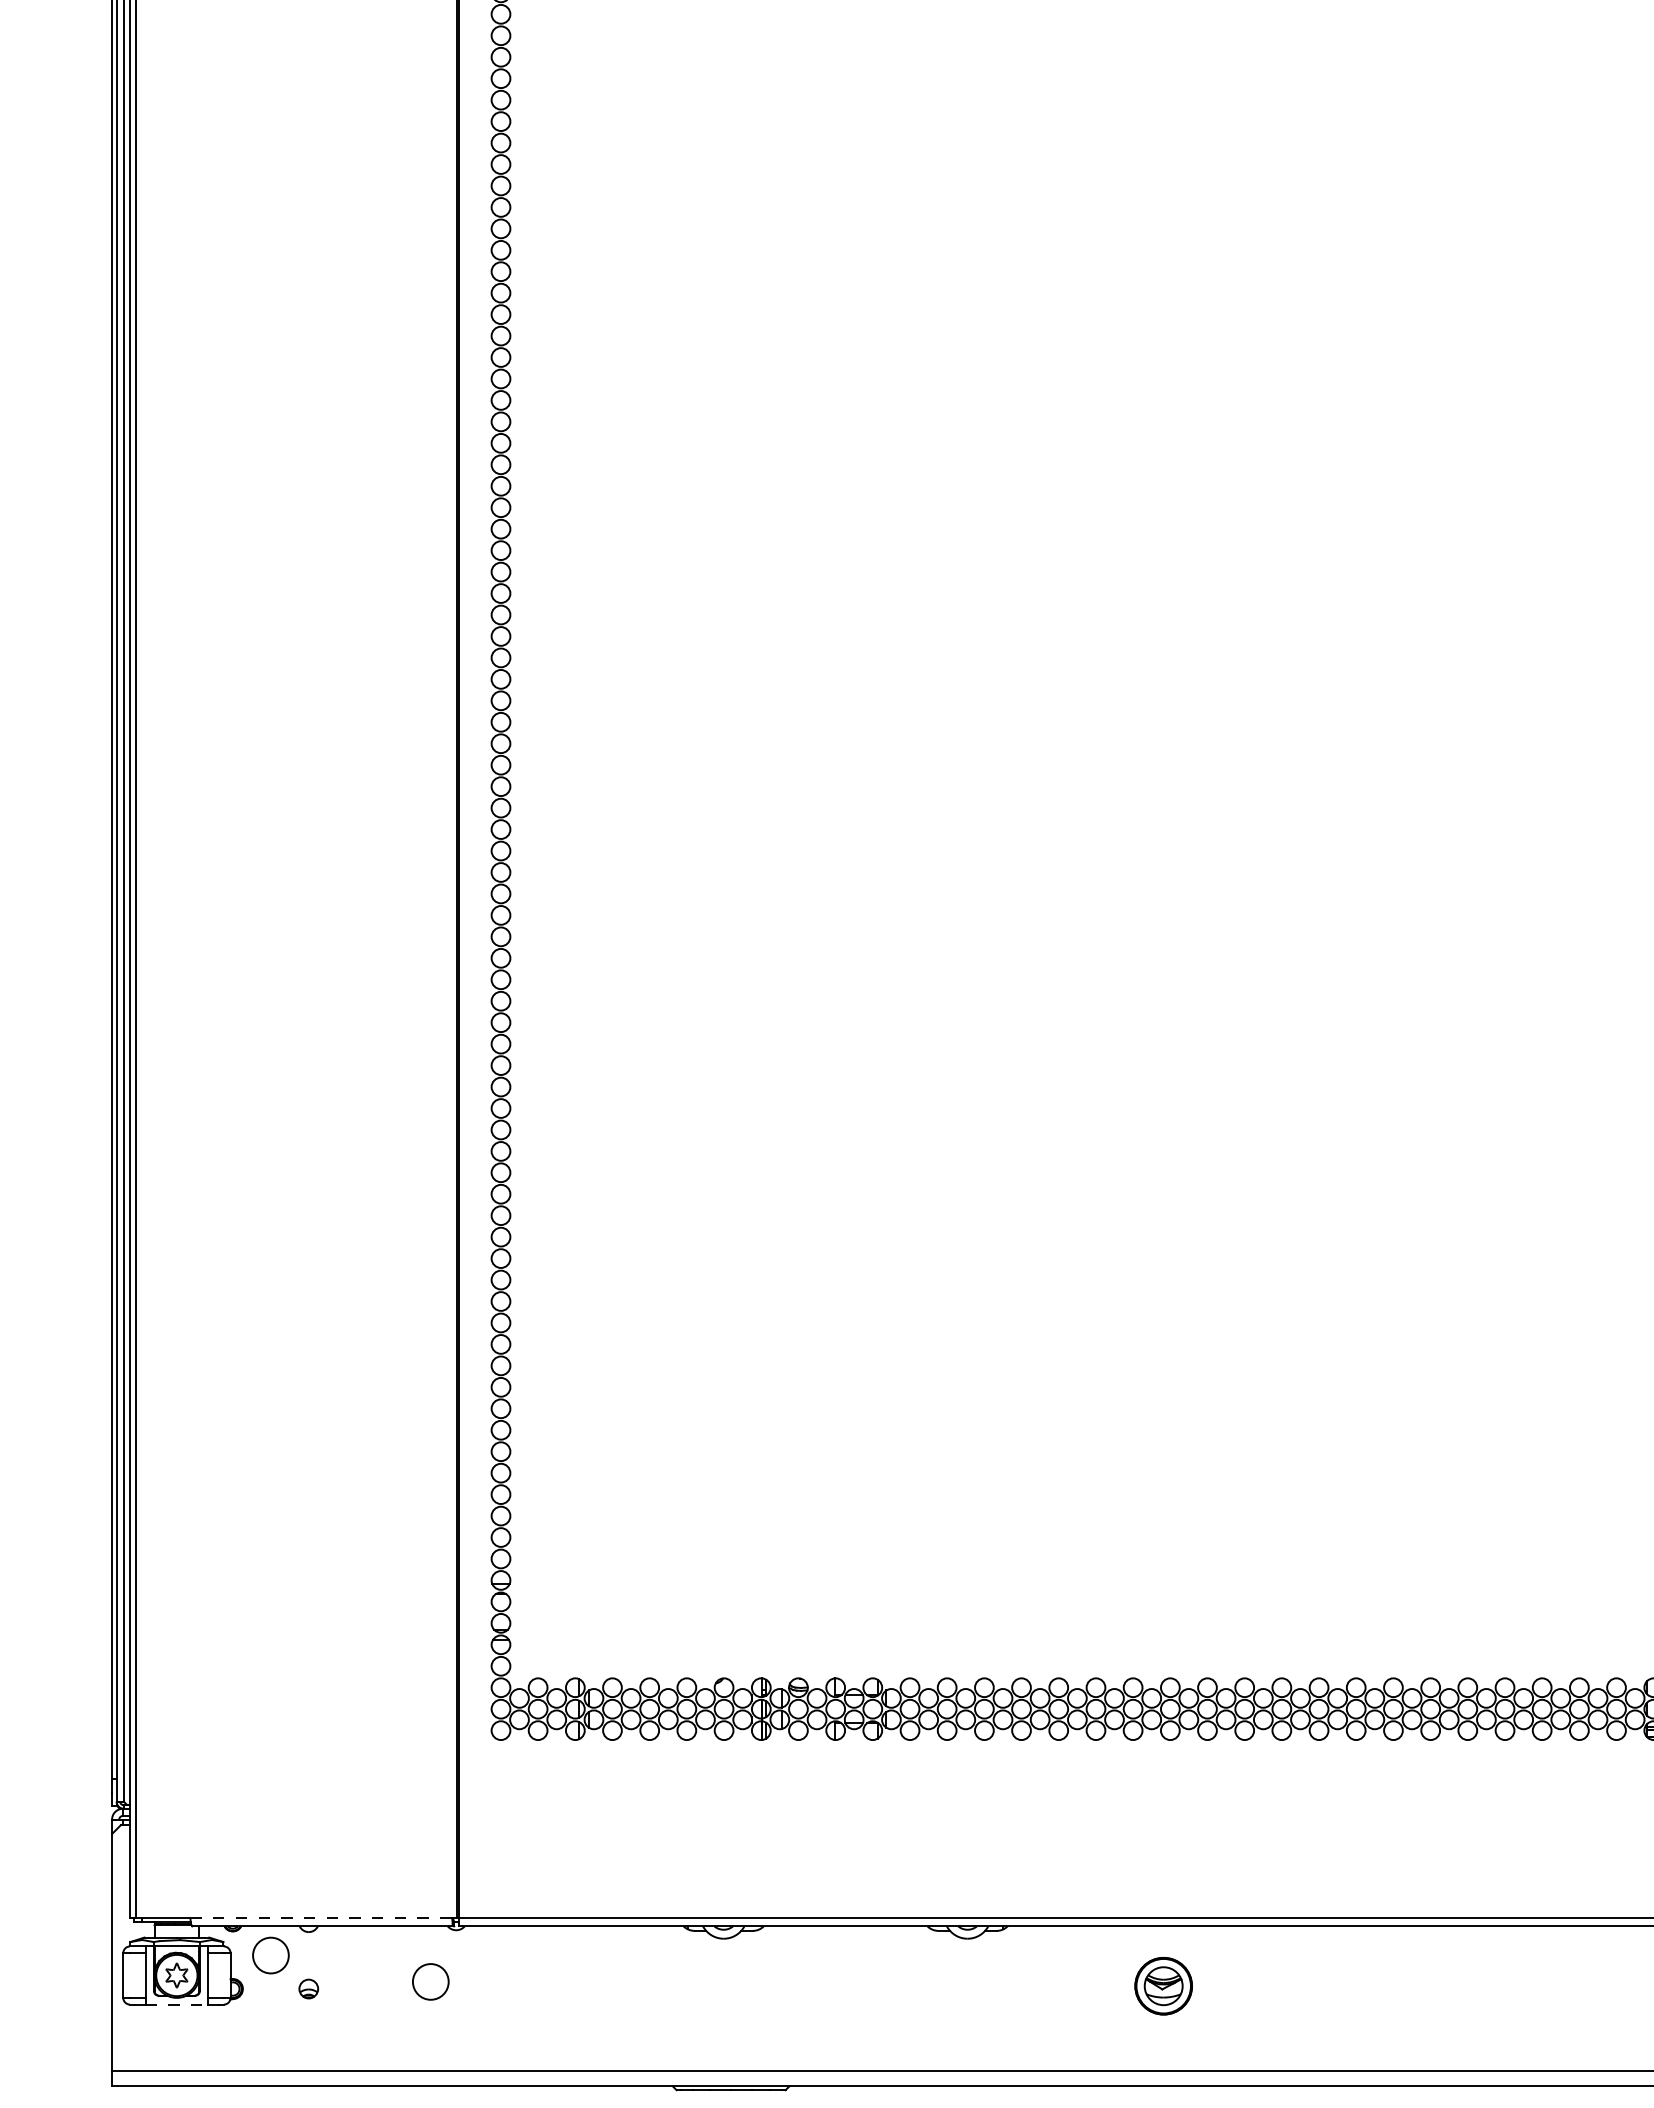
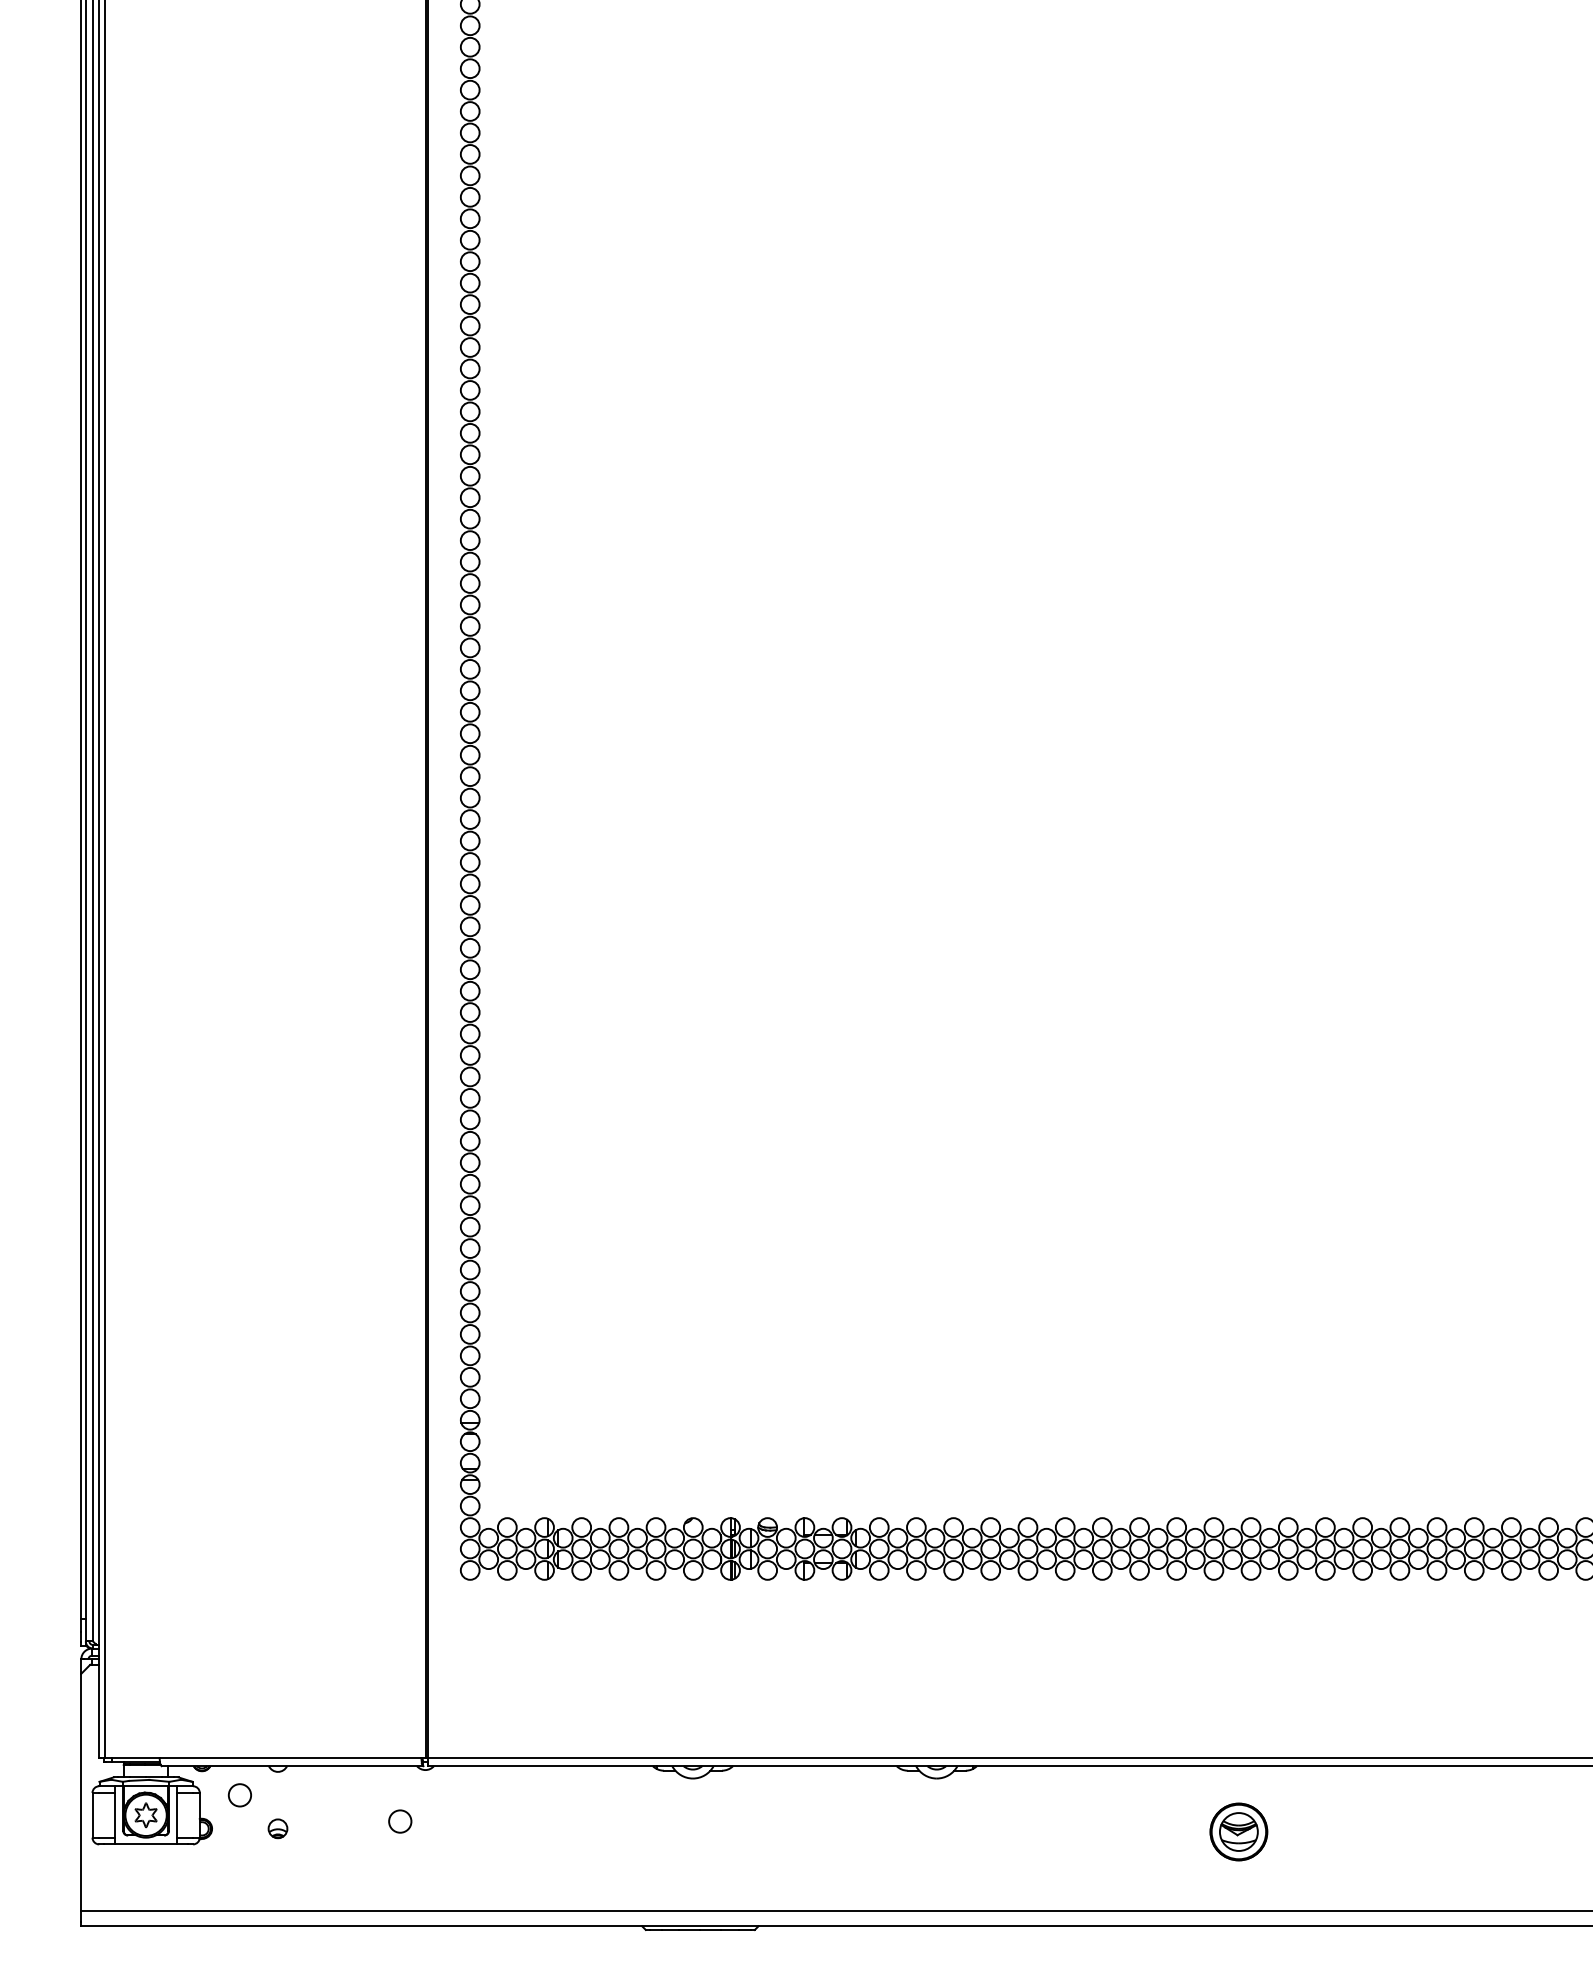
line: (321, 1918) -> (290, 1758), dashed -> solid
circle: (270, 1955) -> (239, 1795), size x0.62
circle: (431, 1981) -> (400, 1821), size x0.62
part: (1163, 1985) -> (1238, 1831), moved
line: (177, 2004) -> (146, 1844), dashed -> solid

